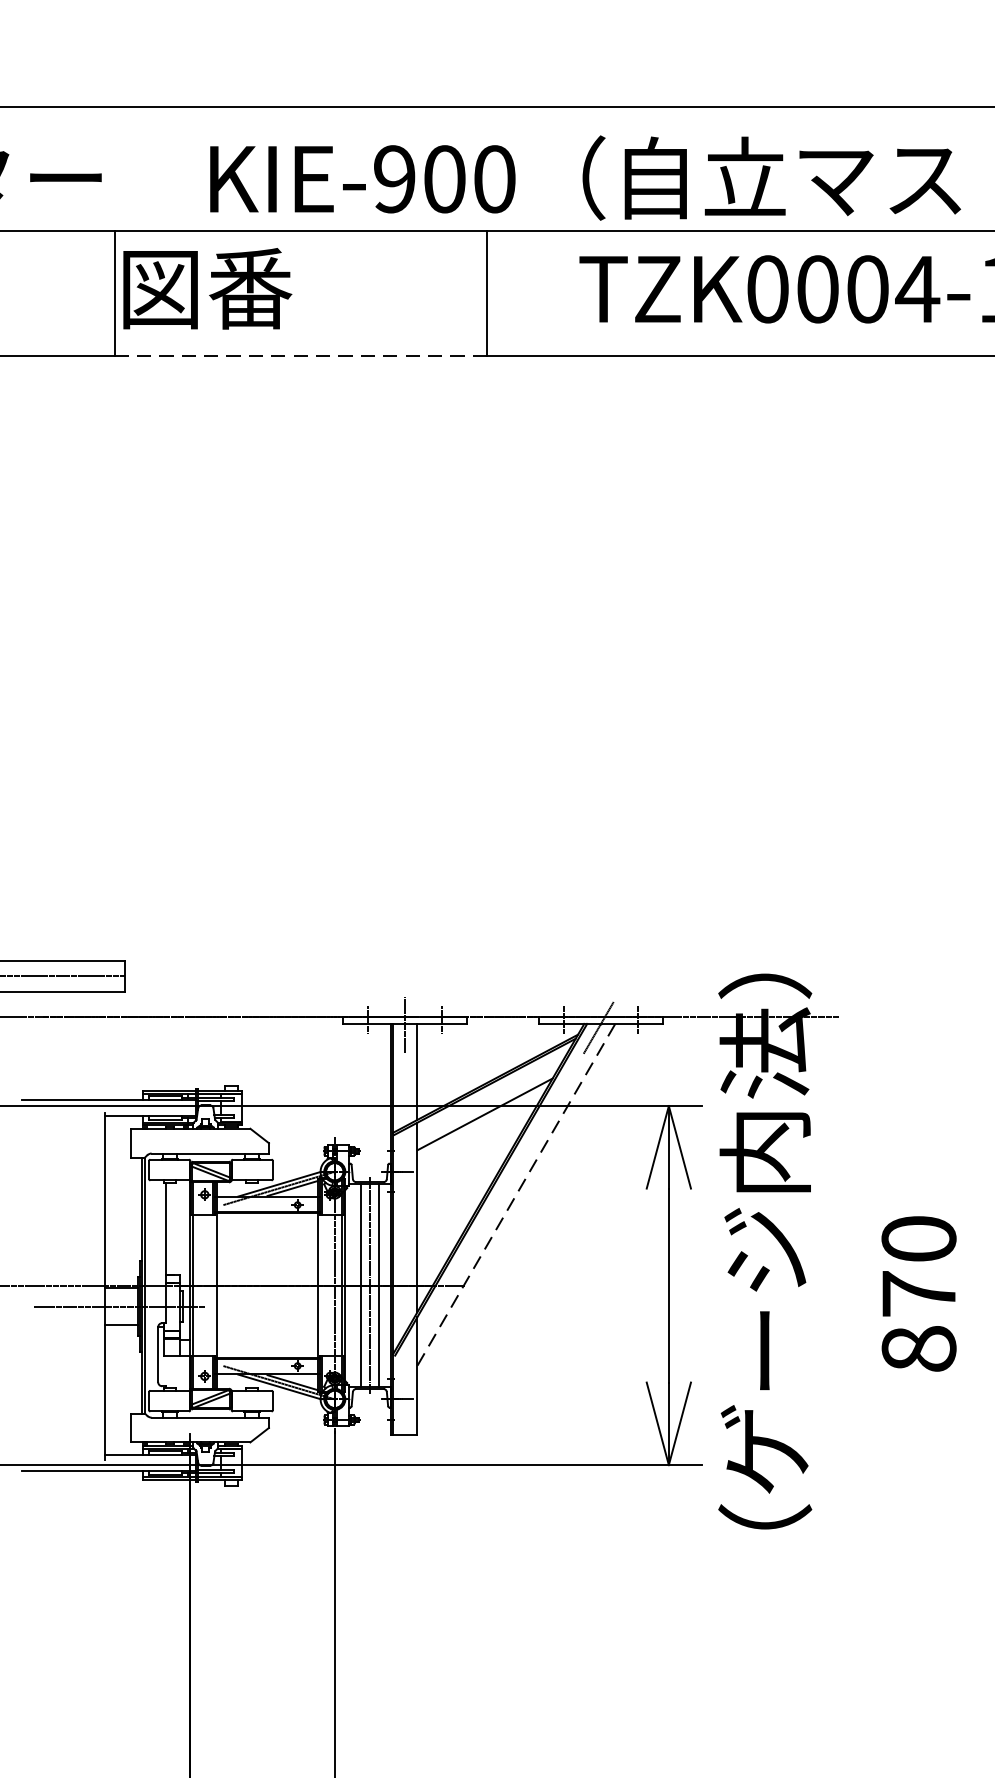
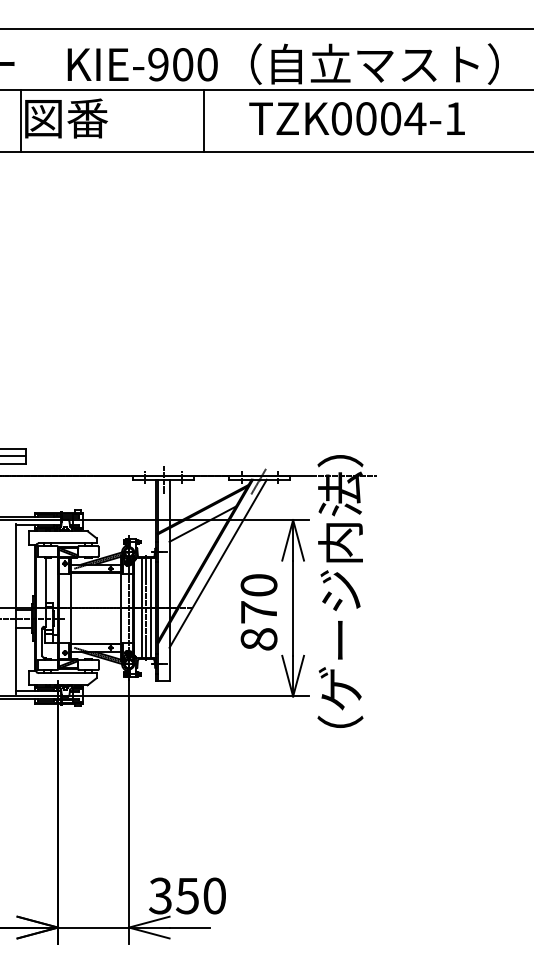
line: (301, 355) -> (112, 151), dashed -> solid
line: (514, 1196) -> (217, 564), dashed -> solid
text: (917, 1294) -> (258, 612), moved

